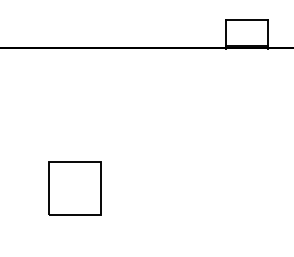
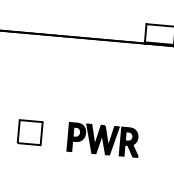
part: (75, 188) -> (30, 132), size x0.62
part: (180, 189) -> (103, 139), added

